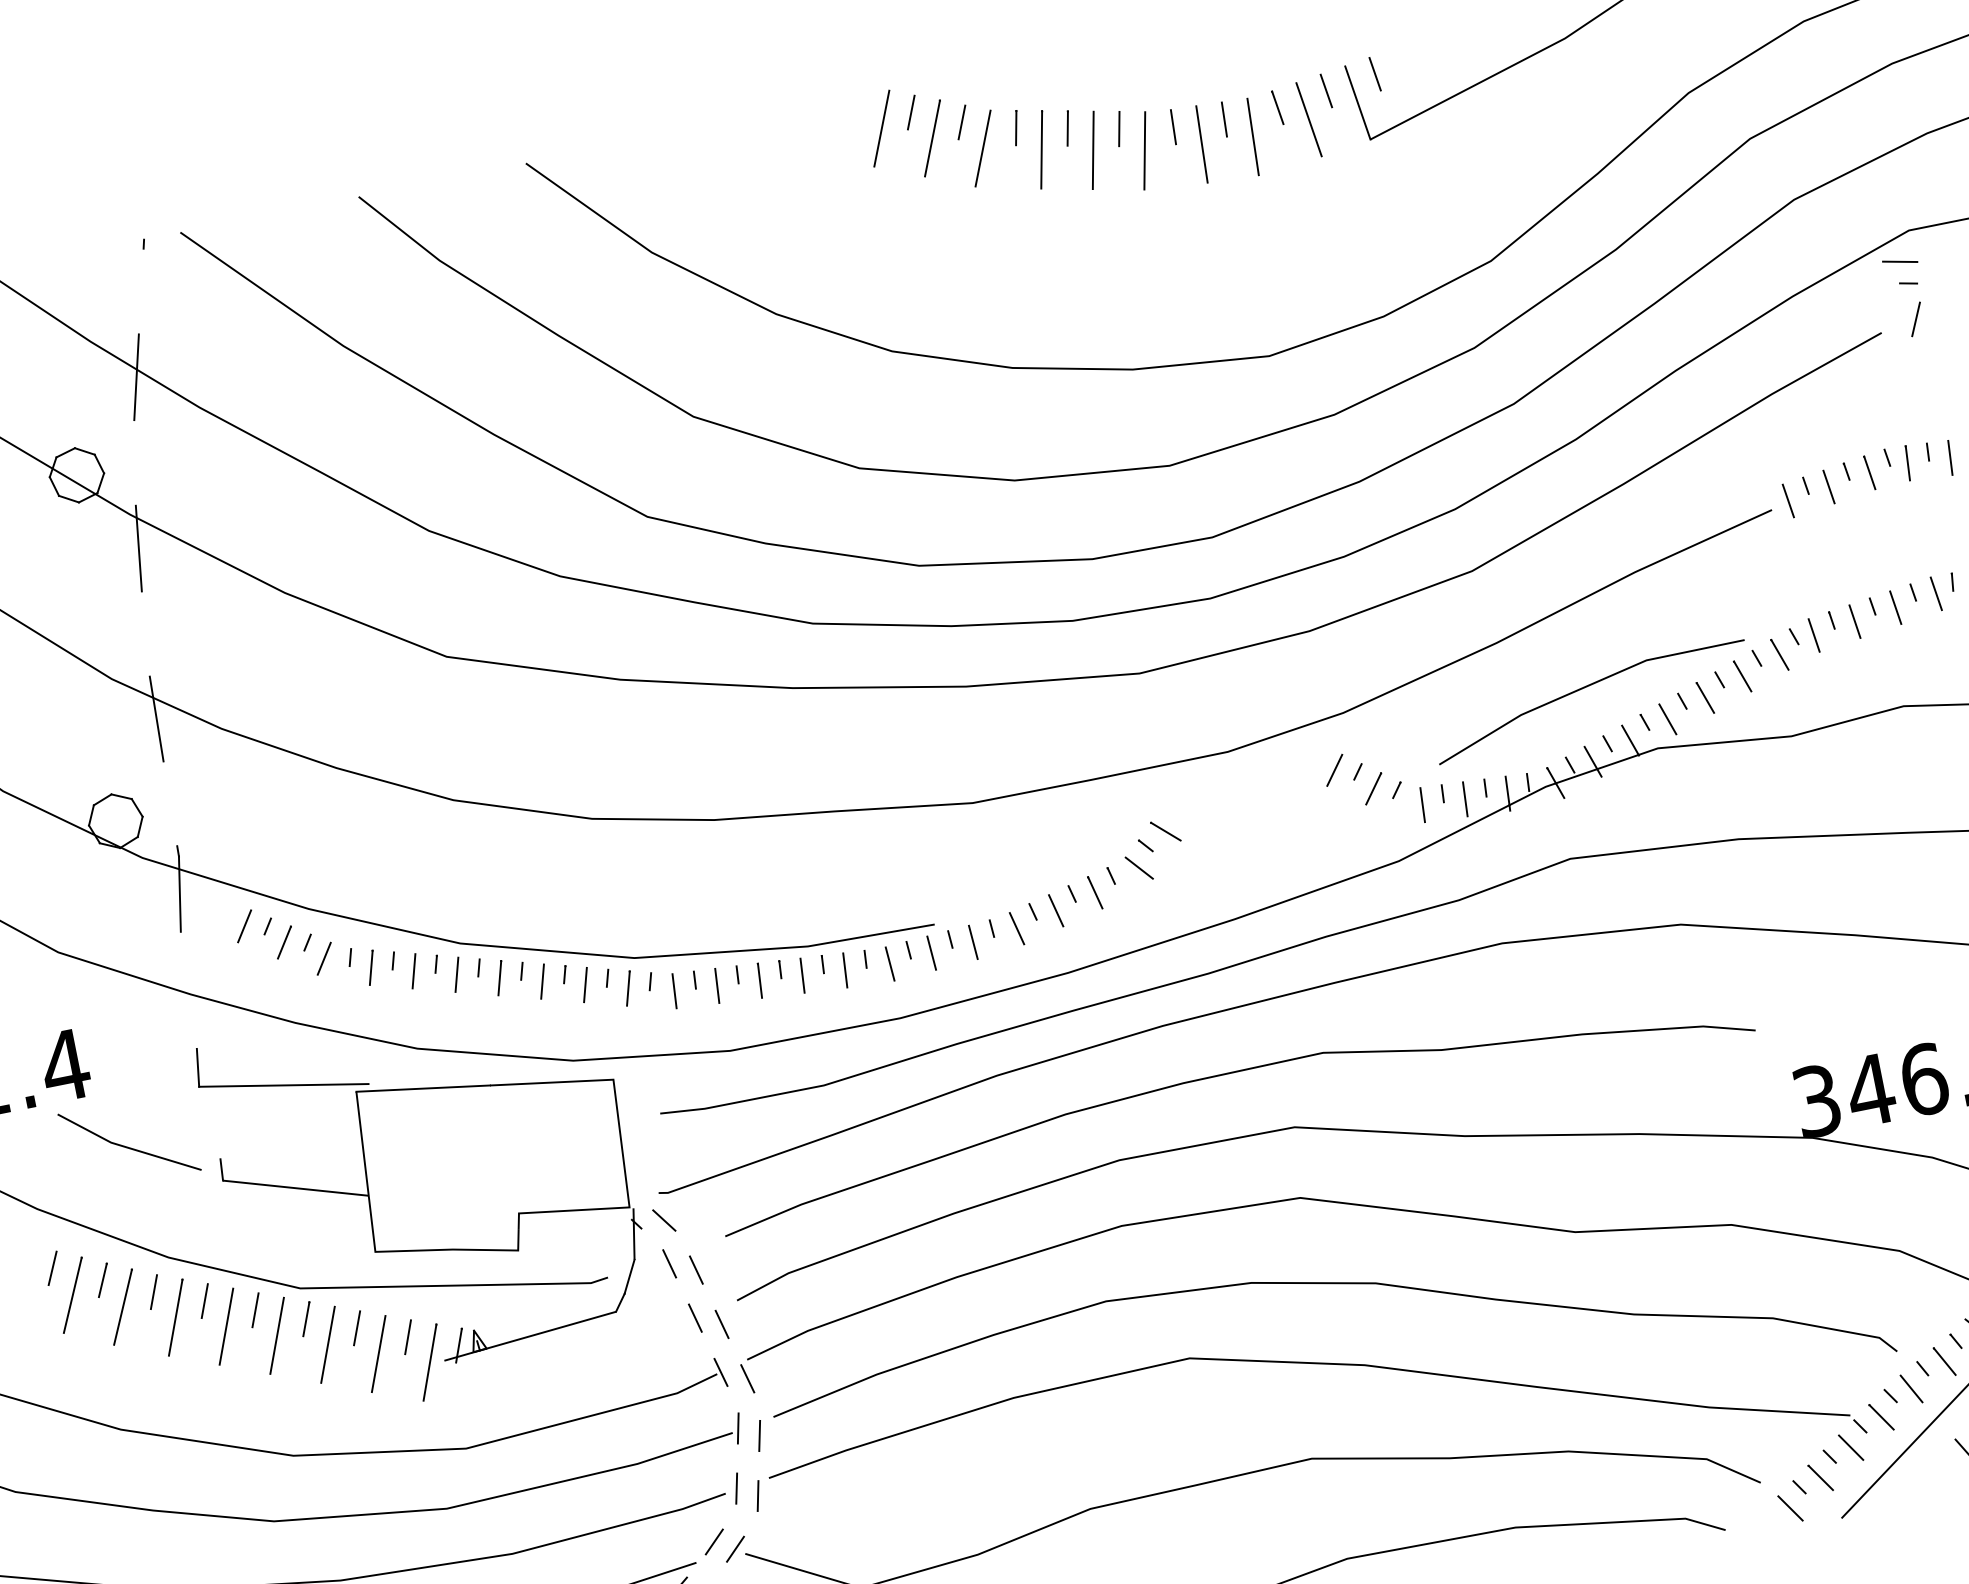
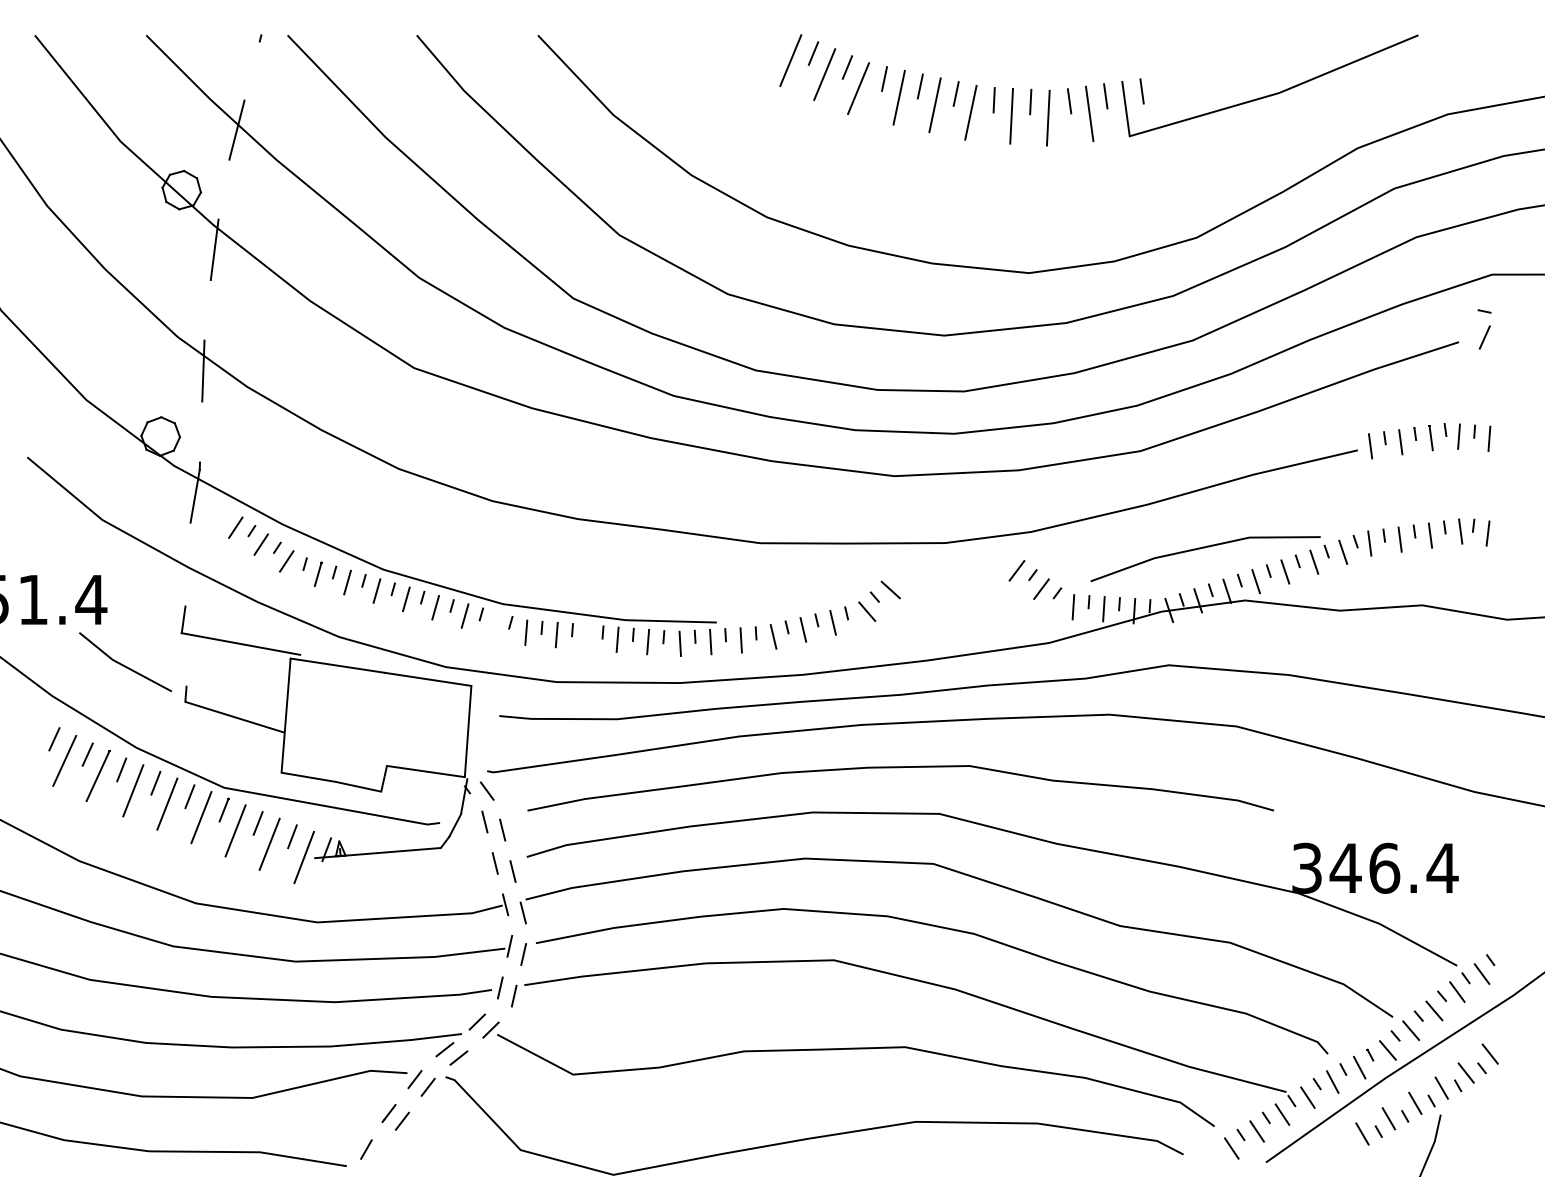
line: (1899, 260) -> (1481, 294), removed
line: (760, 980) -> (587, 637), removed
line: (628, 988) -> (494, 624), removed

